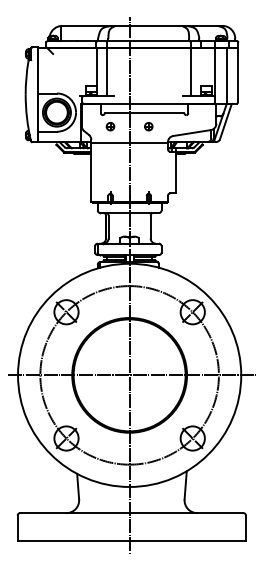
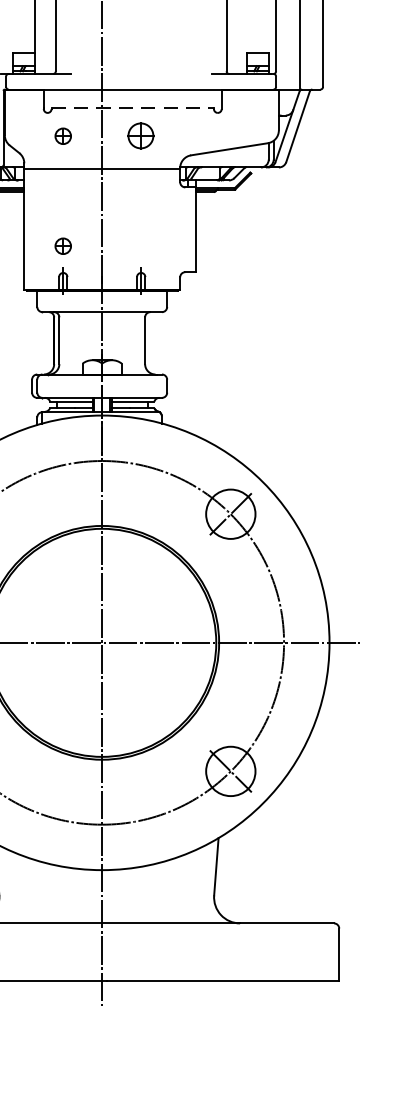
line: (144, 112) -> (132, 107), solid -> dashed
part: (148, 126) -> (140, 135), size x1.6
part: (110, 180) -> (63, 245), added

